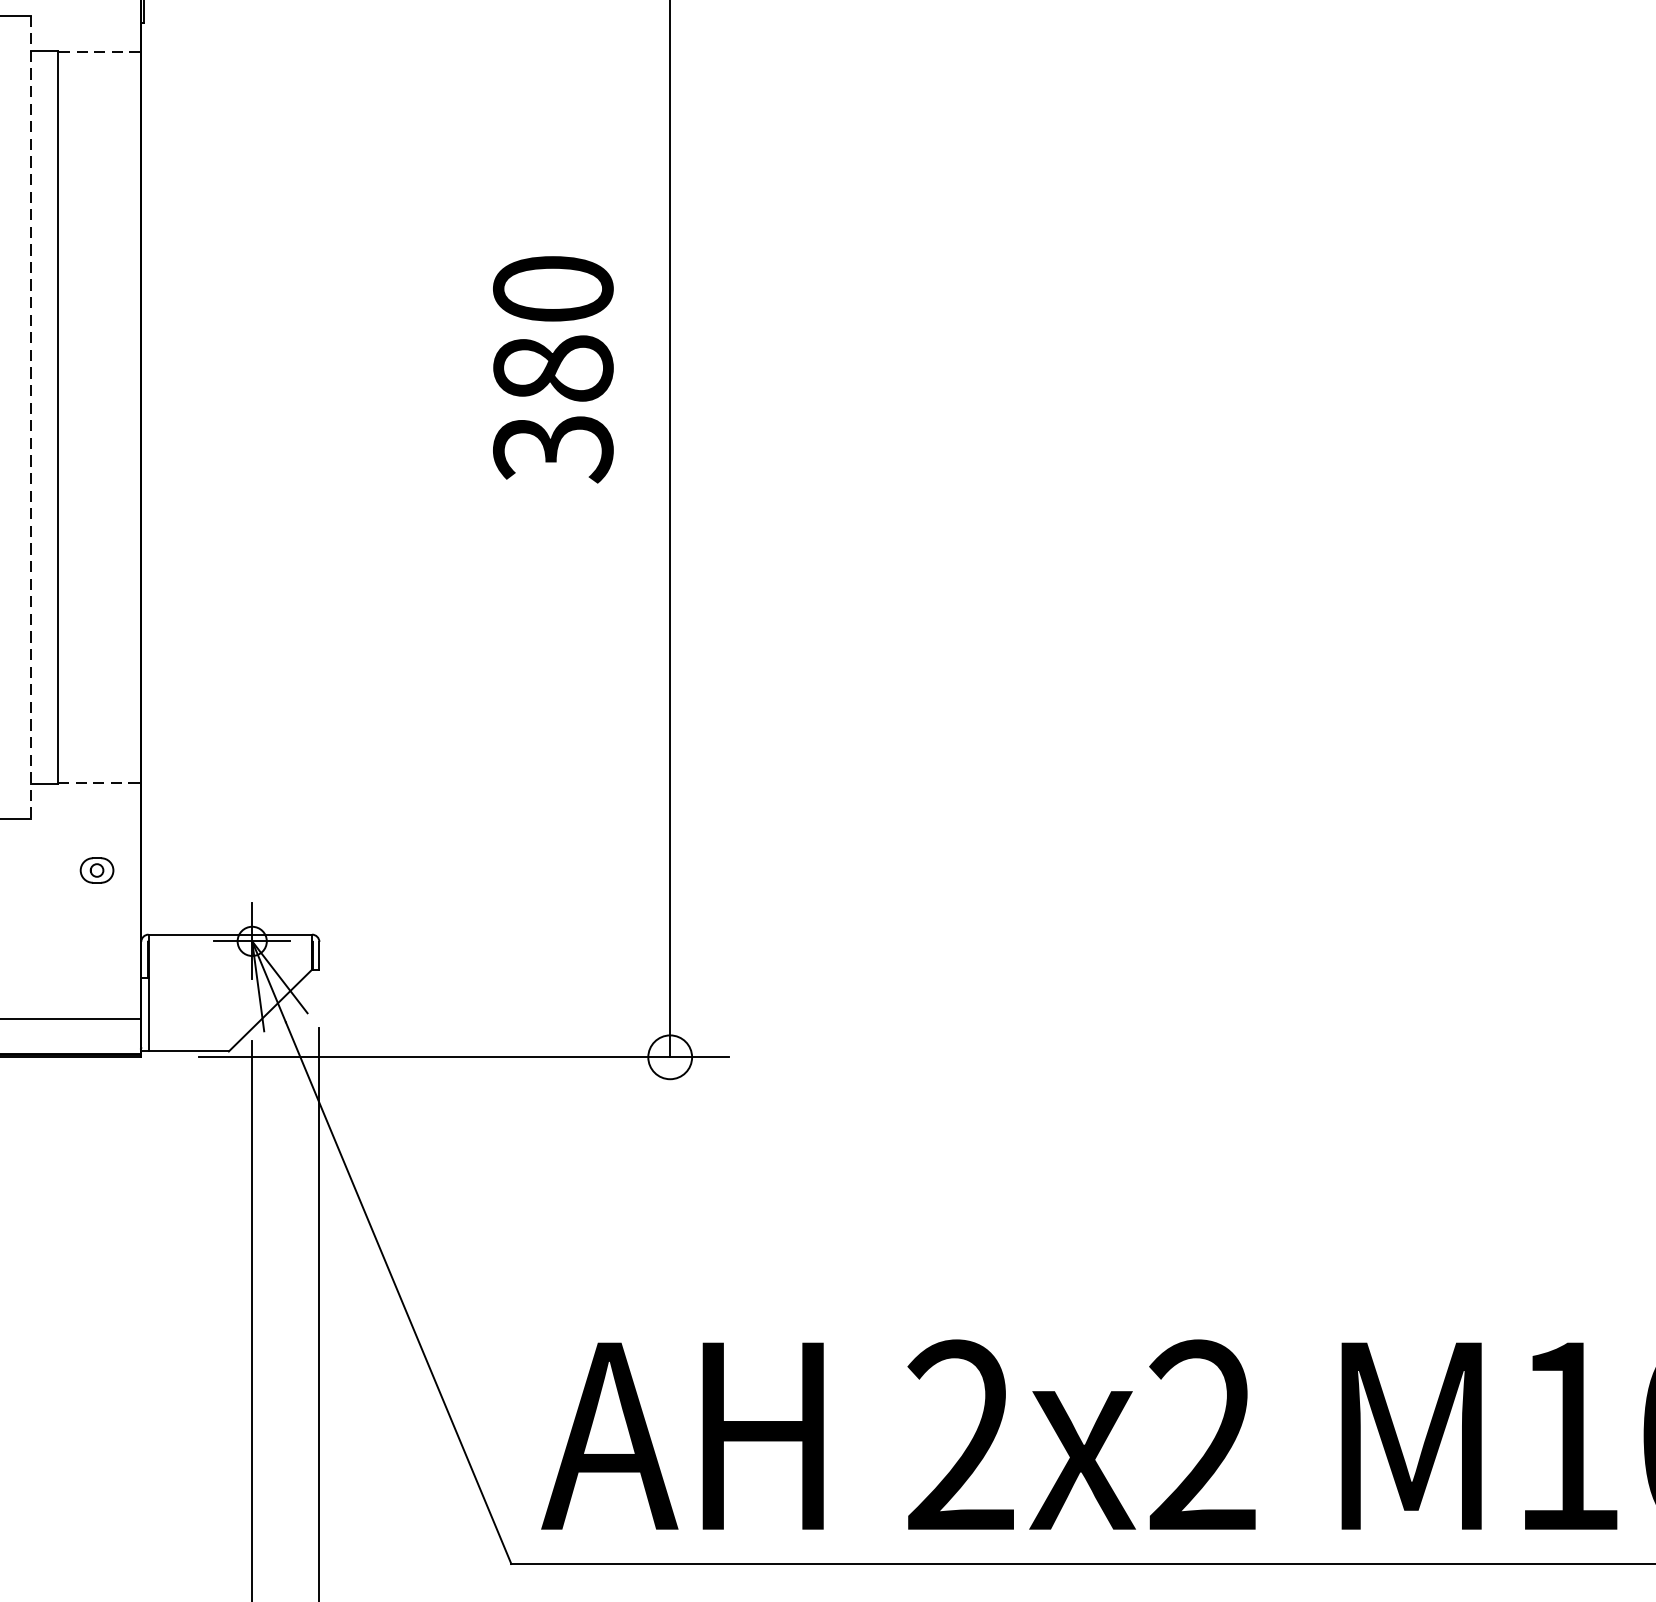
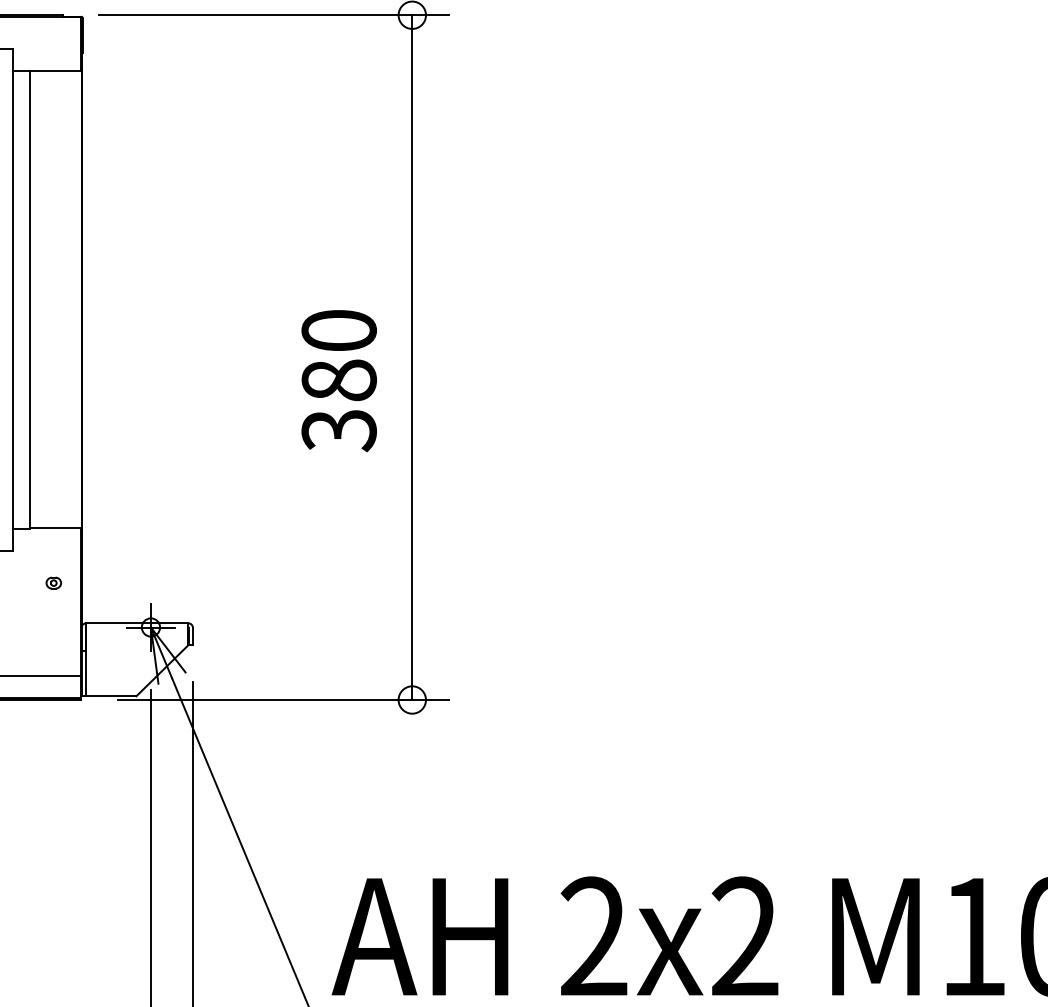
line: (99, 52) -> (55, 71), dashed -> solid
text: (552, 368) -> (338, 380), moved
line: (30, 418) -> (12, 300), dashed -> solid
line: (99, 783) -> (55, 528), dashed -> solid
part: (96, 869) -> (53, 582), size x0.71

